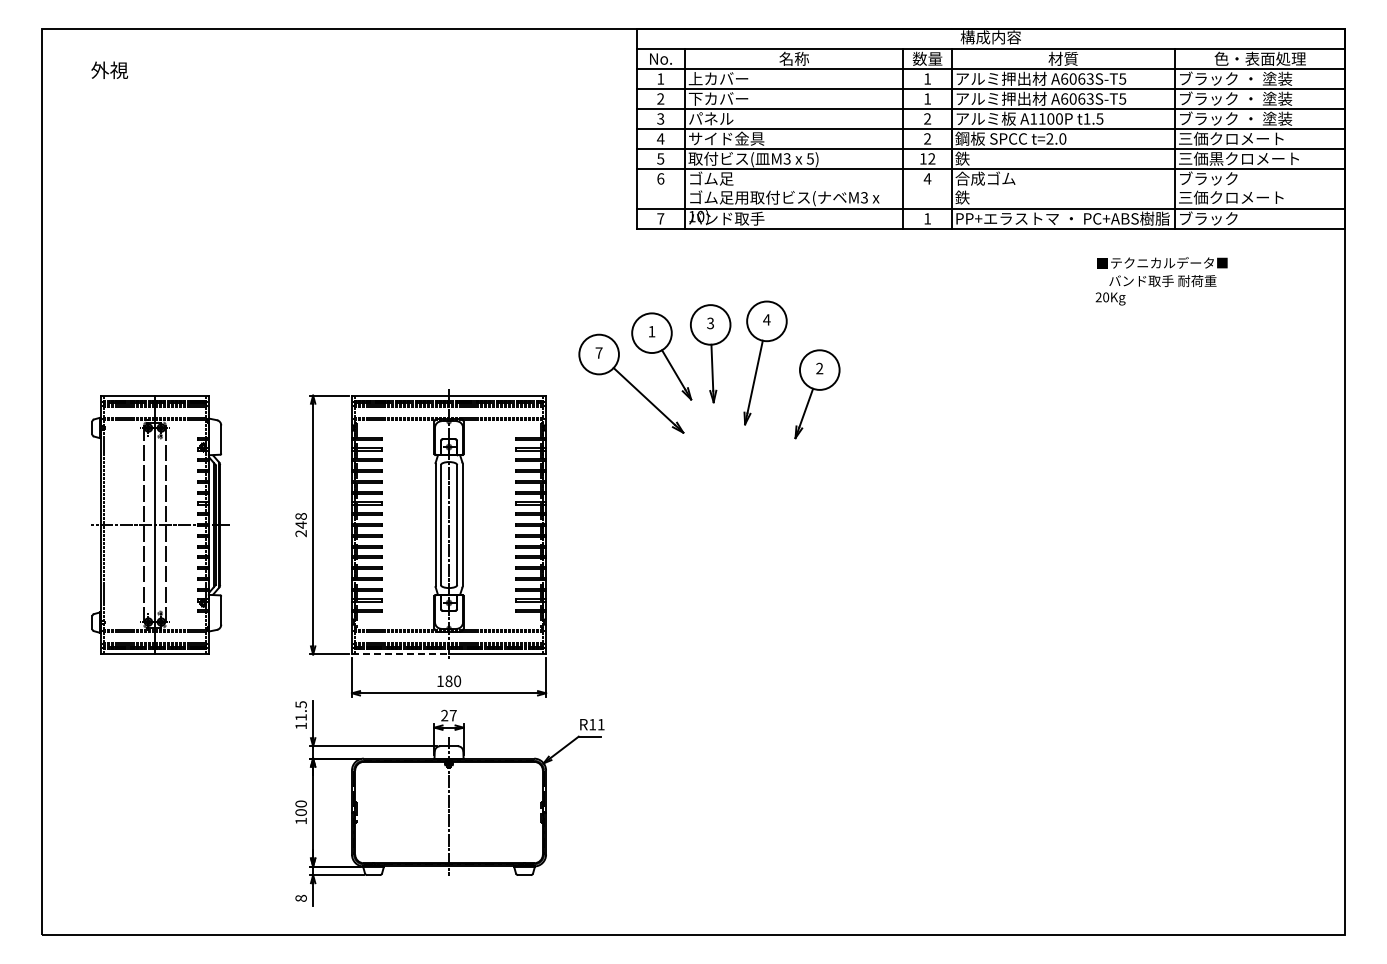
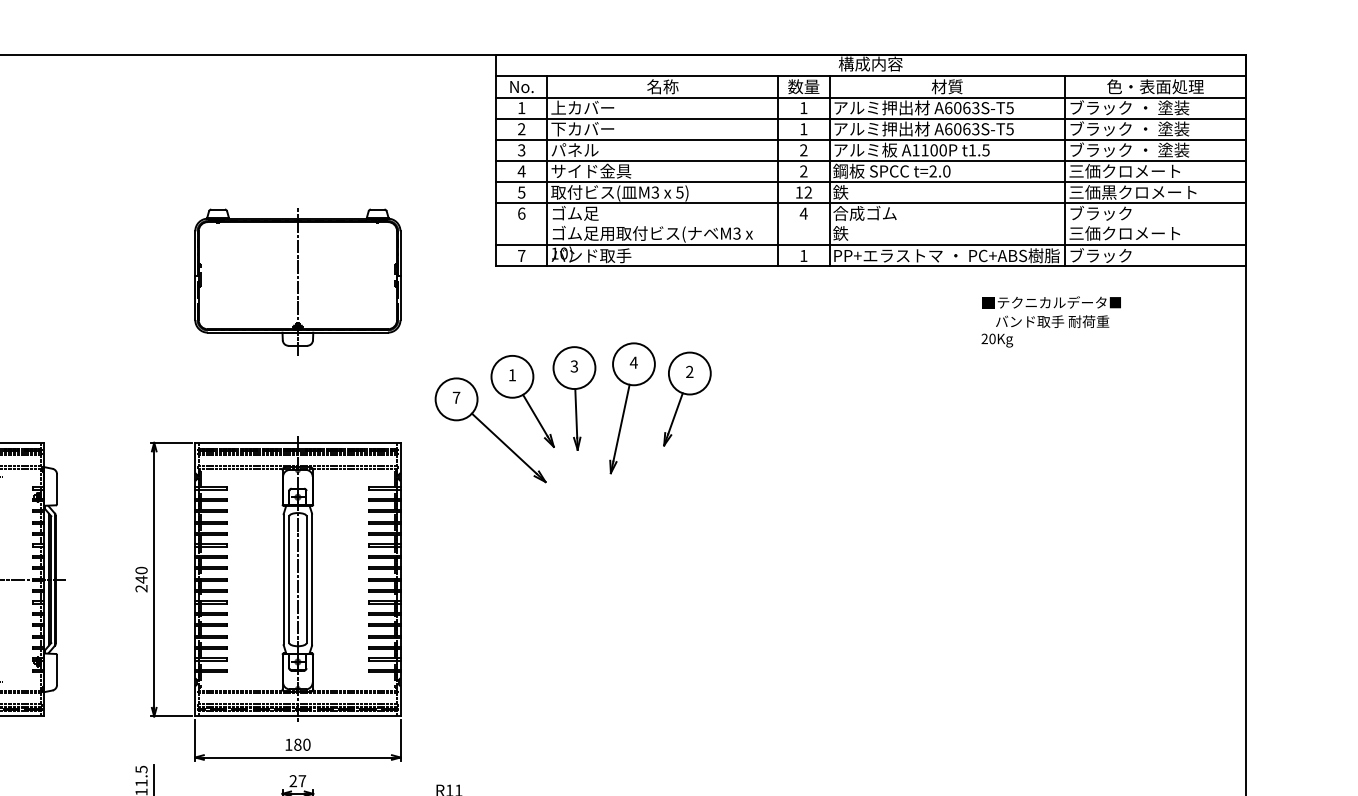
part: (448, 243) -> (297, 281), added
part: (817, 394) -> (687, 399), moved
text: (301, 516) -> (141, 570), 248 -> 240
line: (400, 654) -> (246, 716), dashed -> solid

